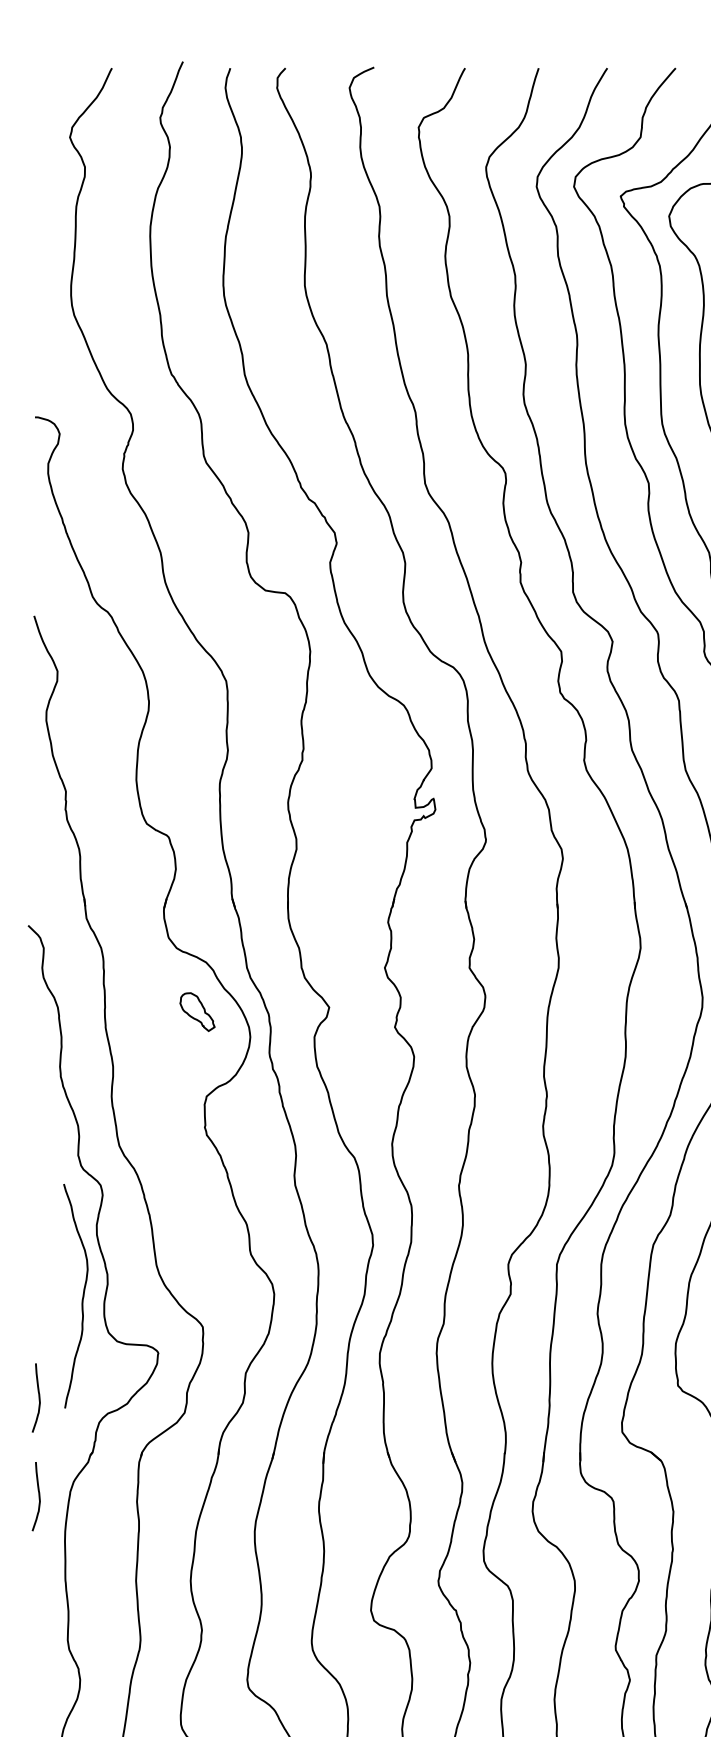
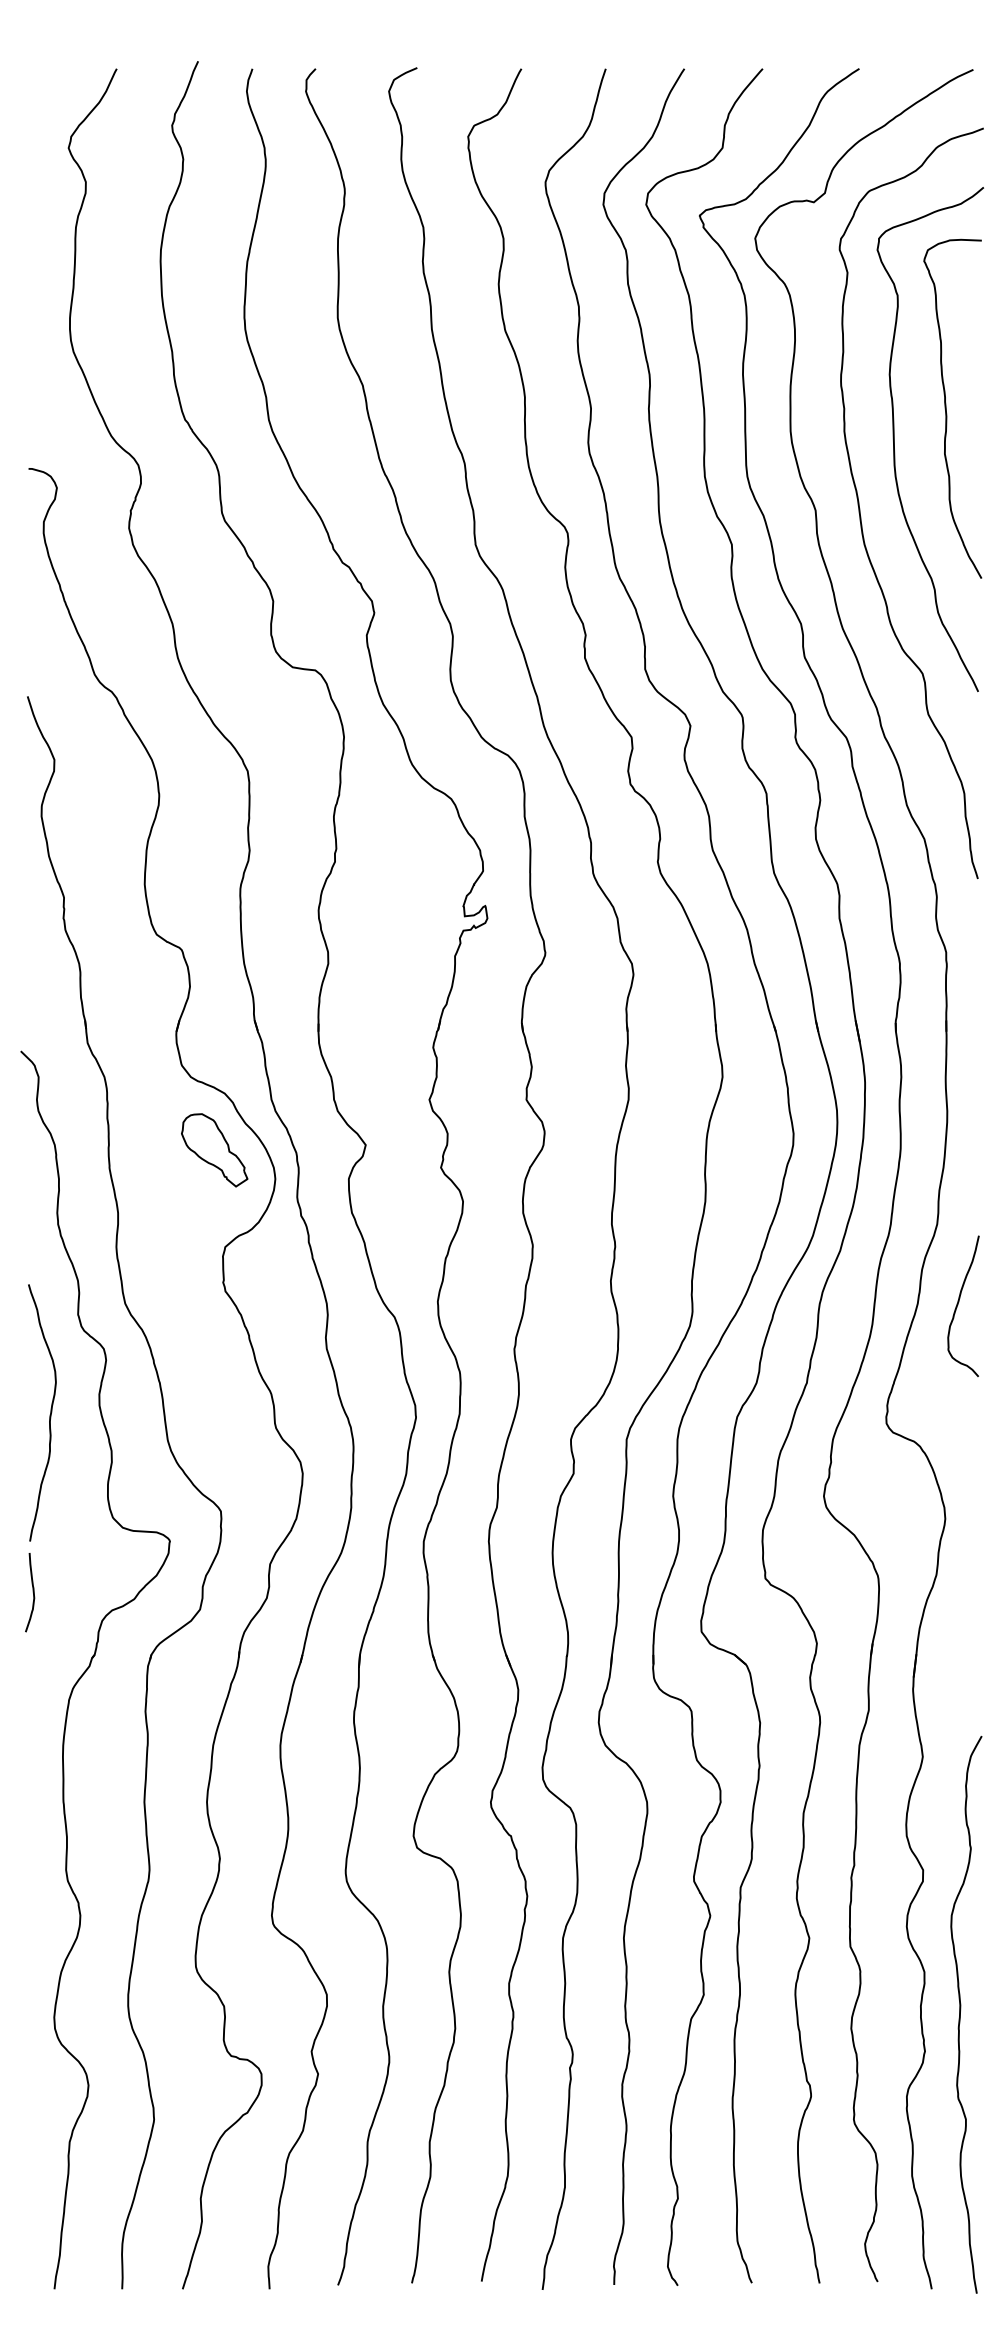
part: (197, 1012) -> (214, 1150), size x1.67
curve: (82, 1297) -> (49, 1414), moved
curve: (38, 1496) -> (32, 1705), removed

